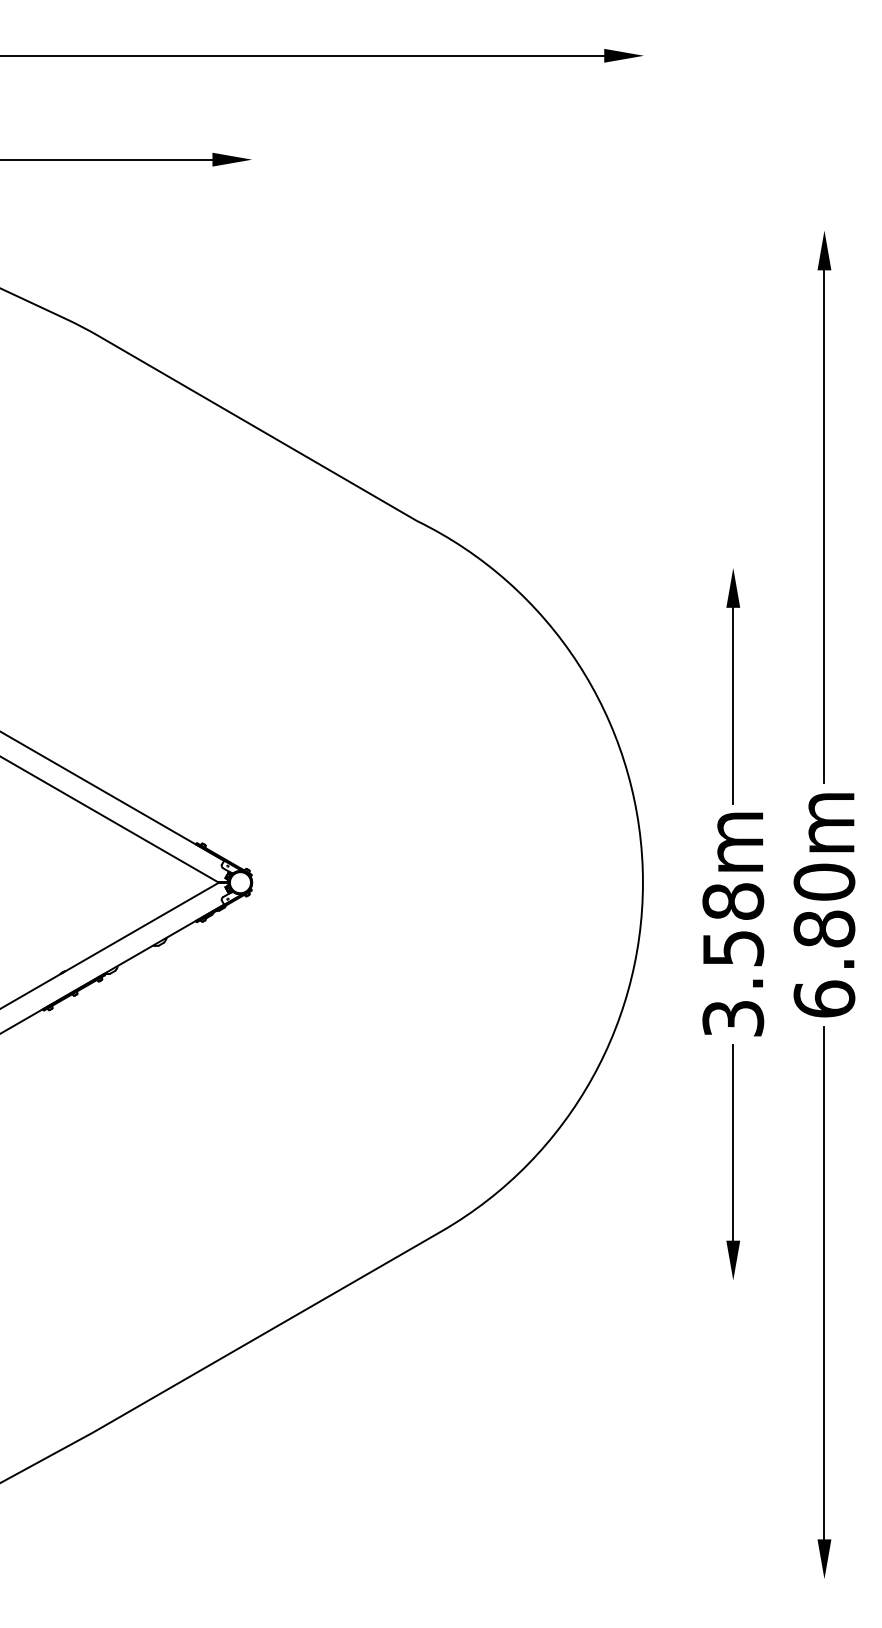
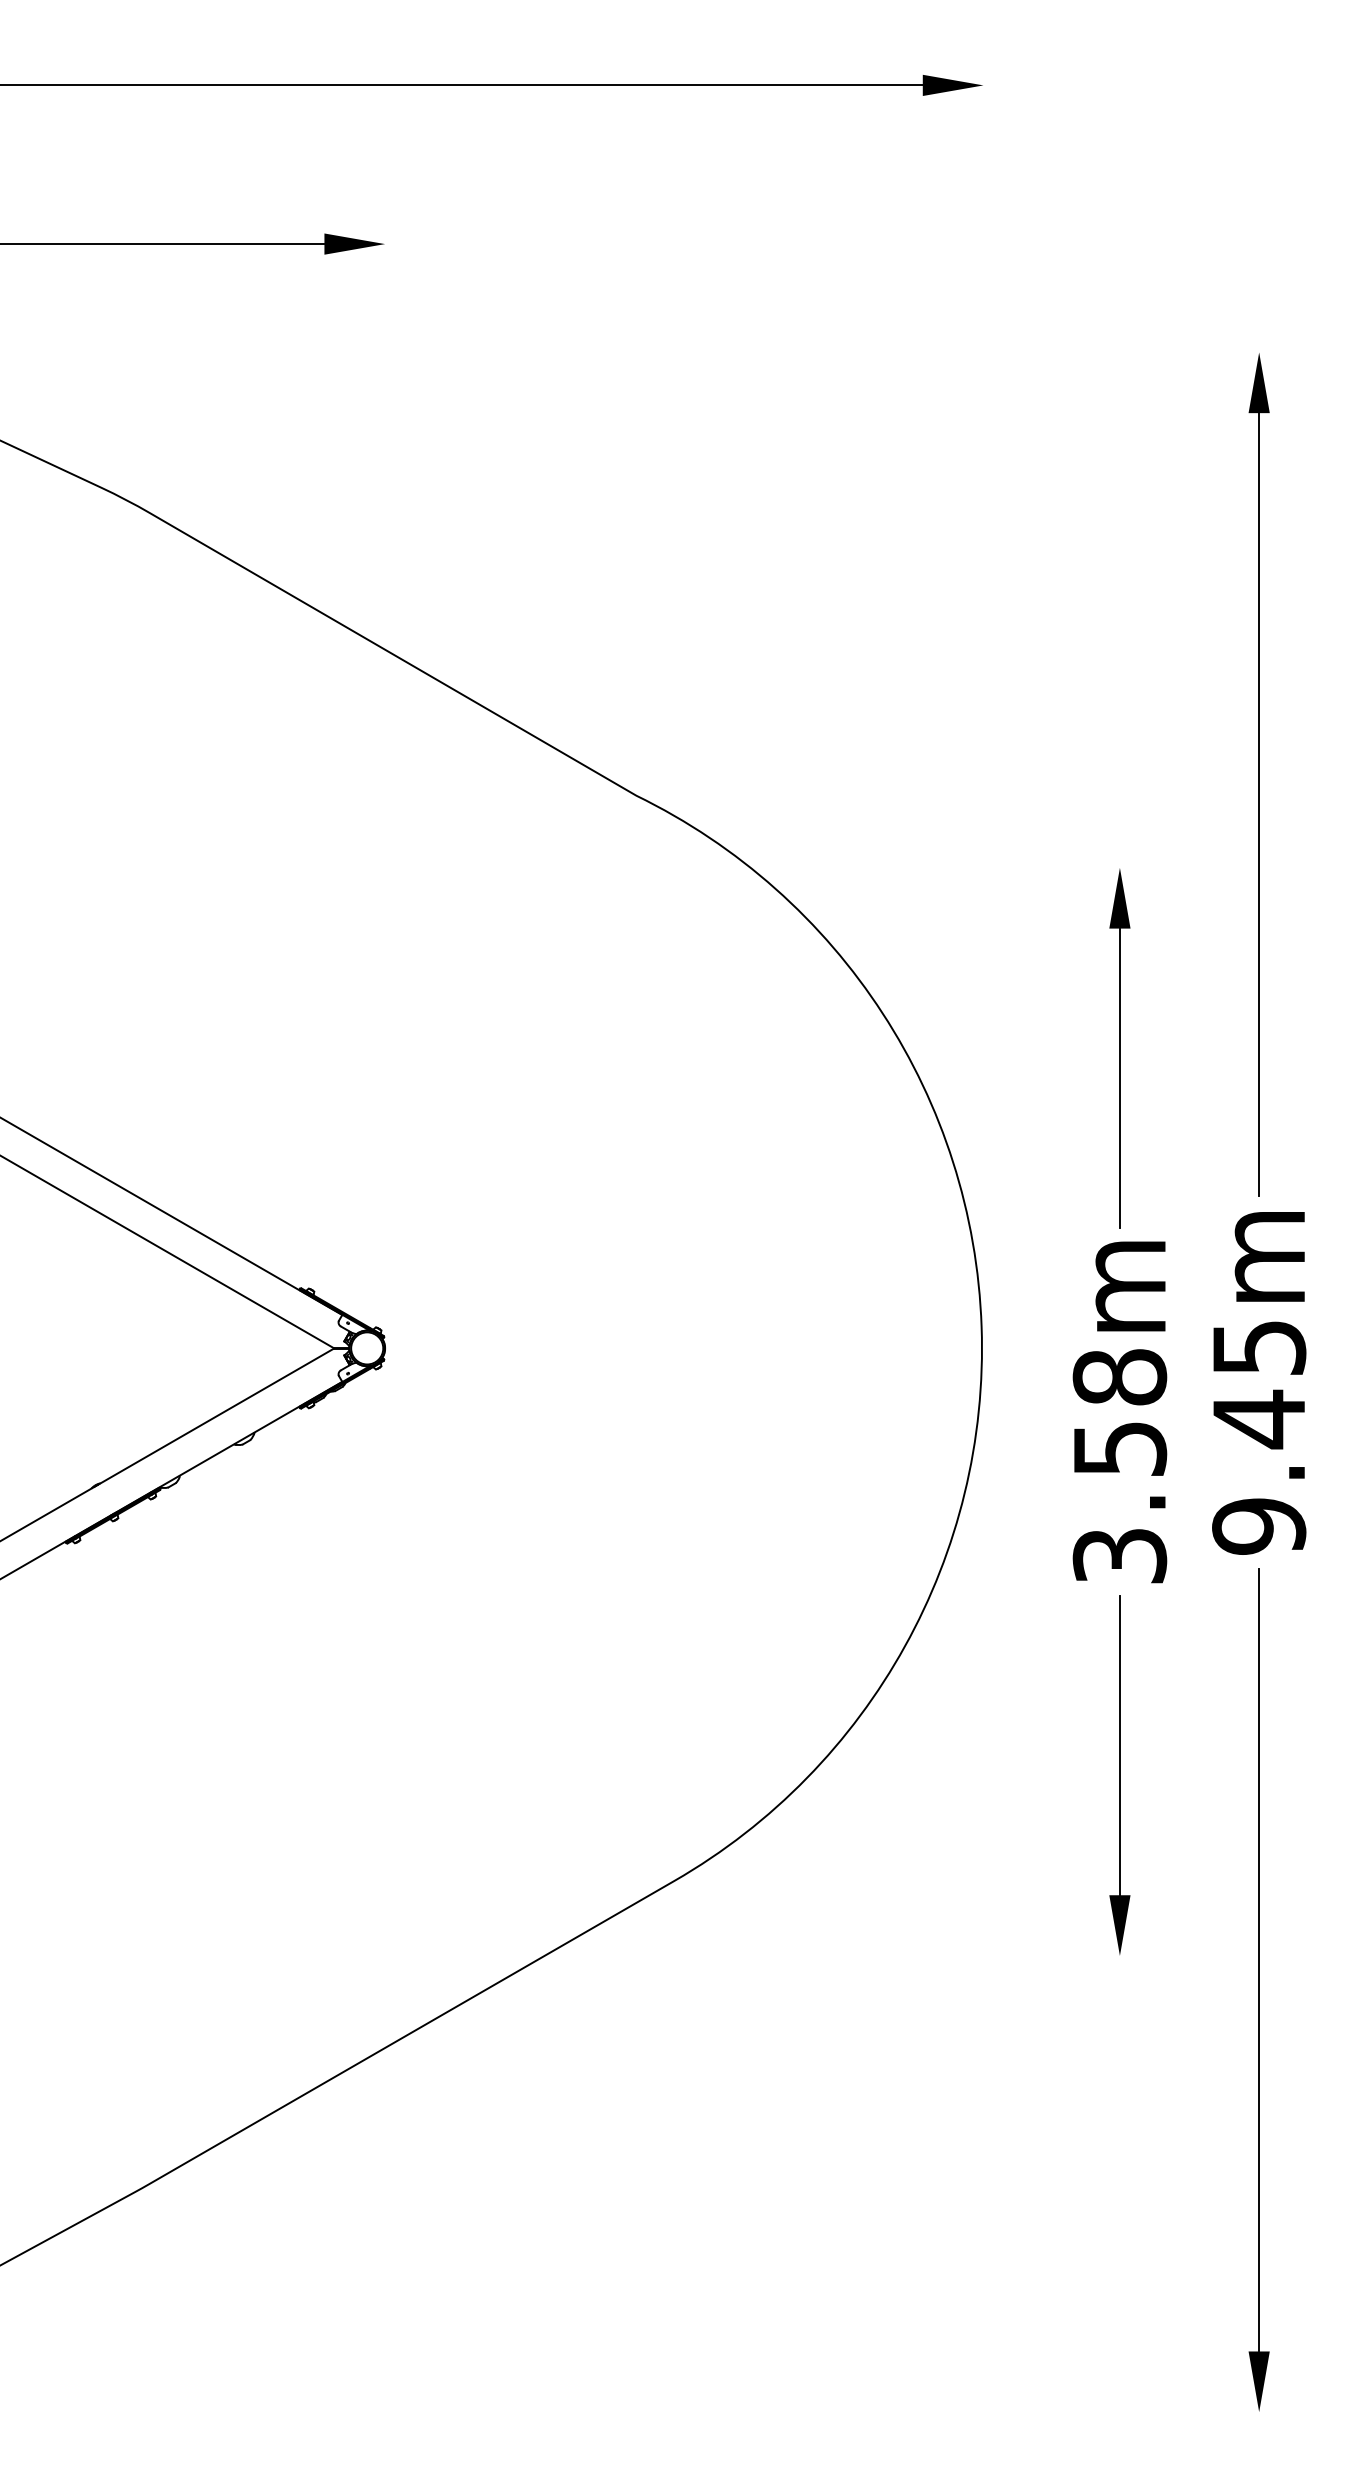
text: (824, 940) -> (1259, 1436), 6.80m -> 9.45m

